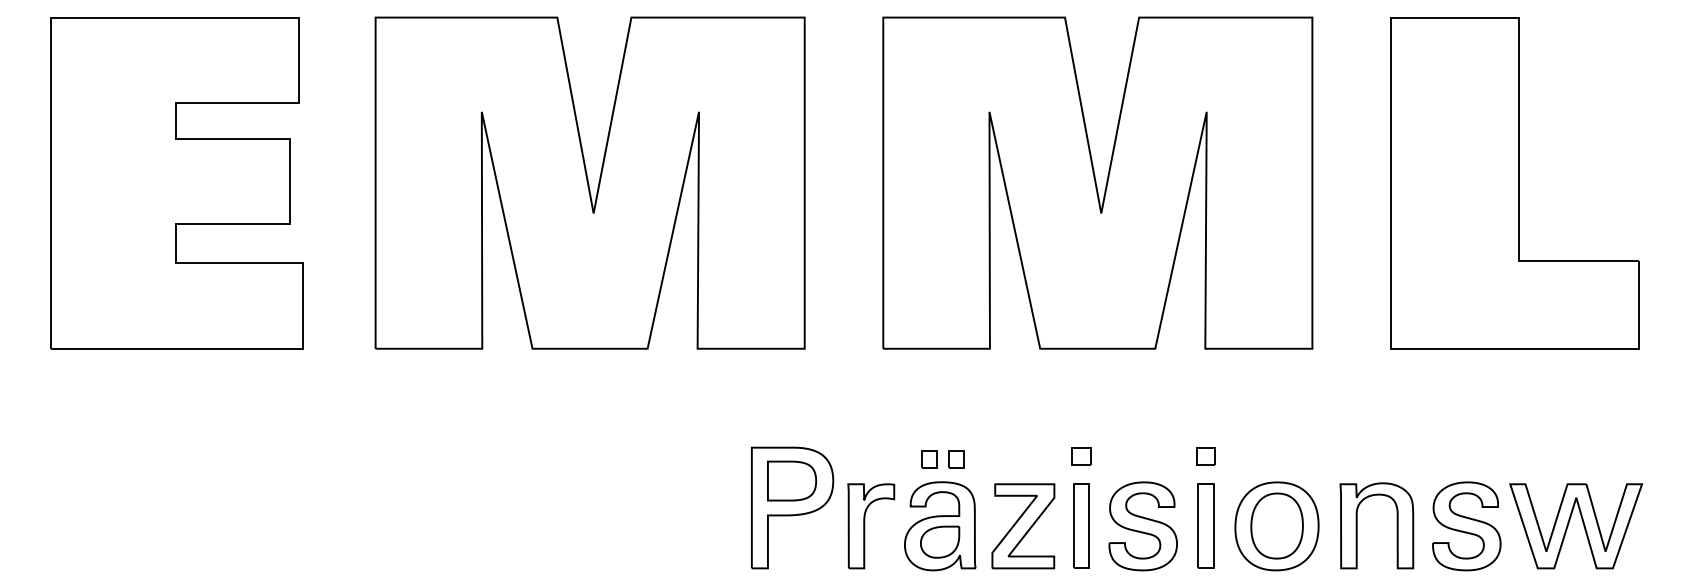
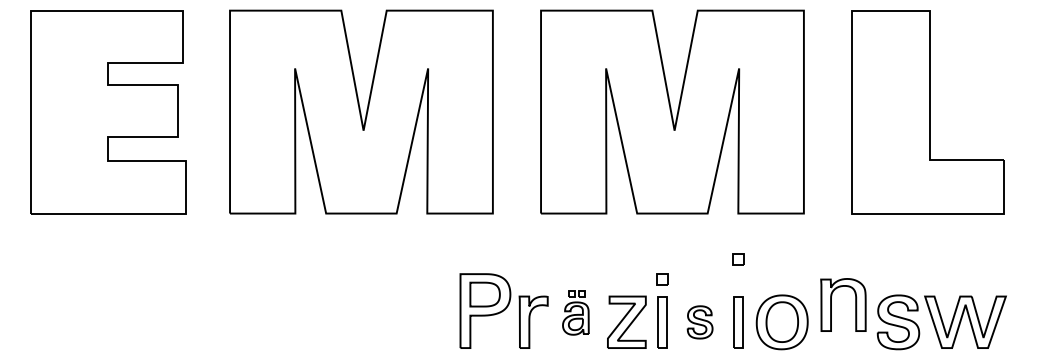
part: (1205, 456) -> (738, 259), moved
part: (939, 510) -> (575, 312), size x0.6
part: (1357, 524) -> (831, 304), moved
part: (1141, 526) -> (699, 322), size x0.6

